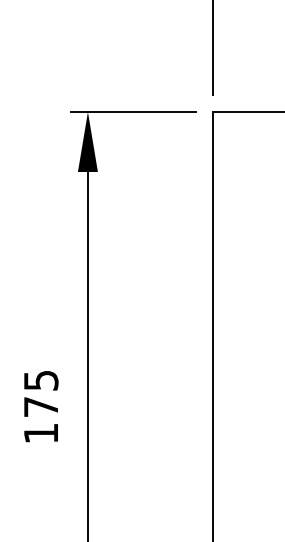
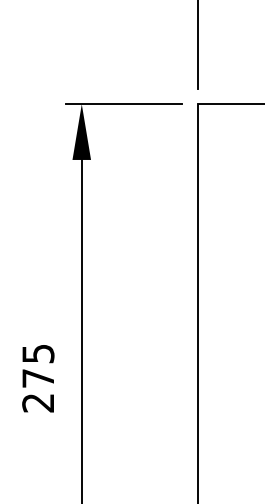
text: (40, 433) -> (37, 403), 175 -> 275

